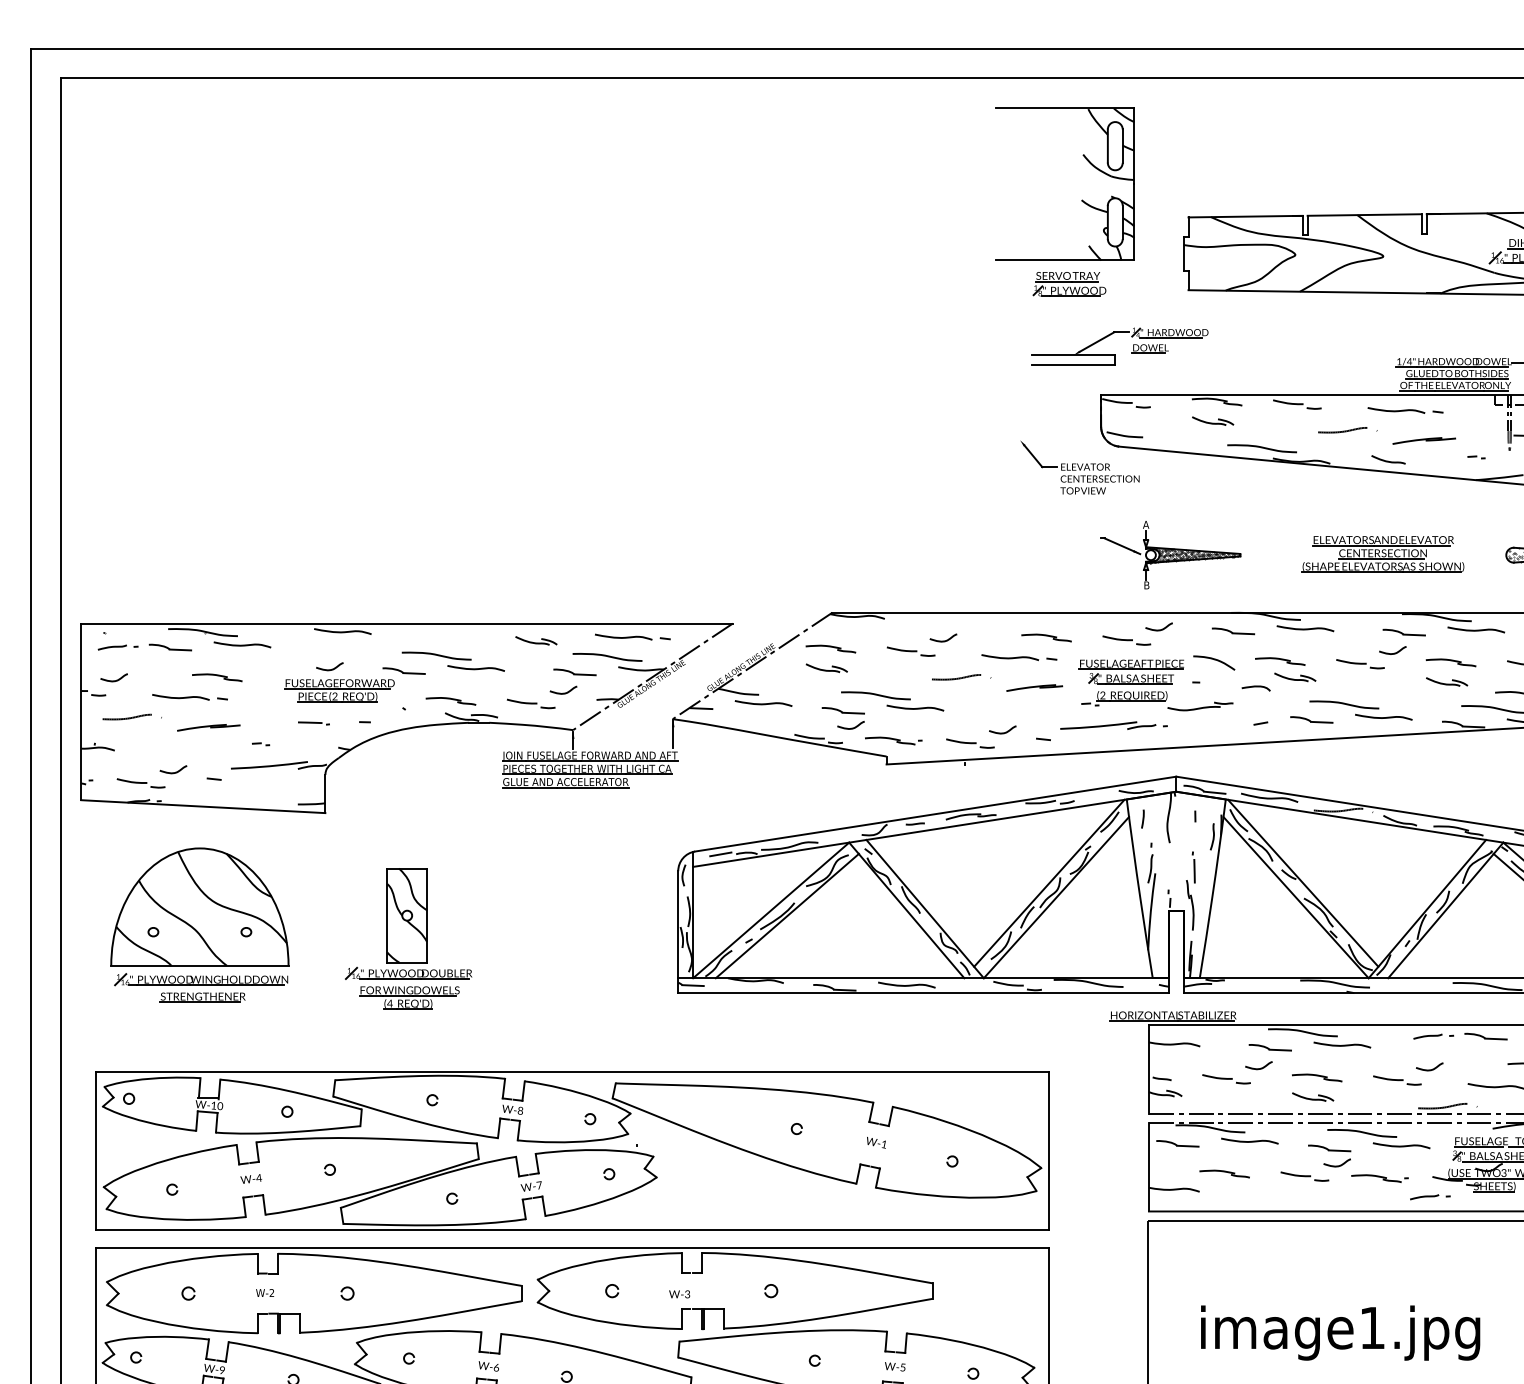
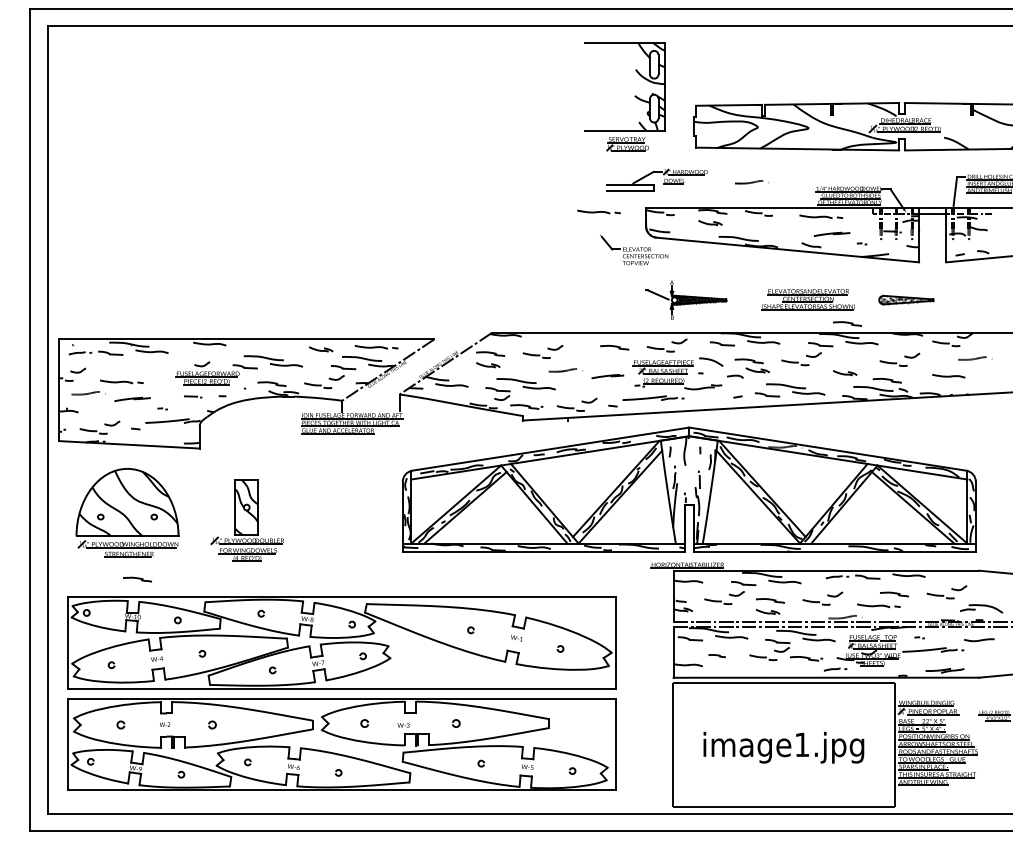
curve: (1348, 430) -> (752, 182), moved
part: (1018, 656) -> (598, 211), moved
part: (1451, 661) -> (847, 323), moved
part: (217, 677) -> (137, 579), moved
part: (1223, 1172) -> (716, 655), size x0.6

